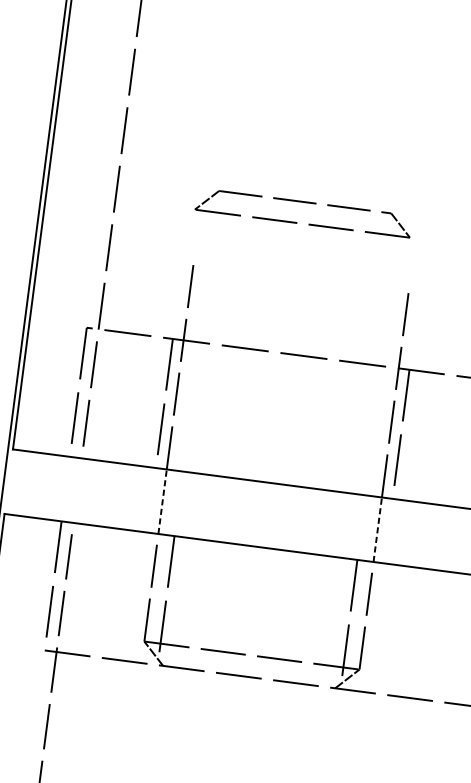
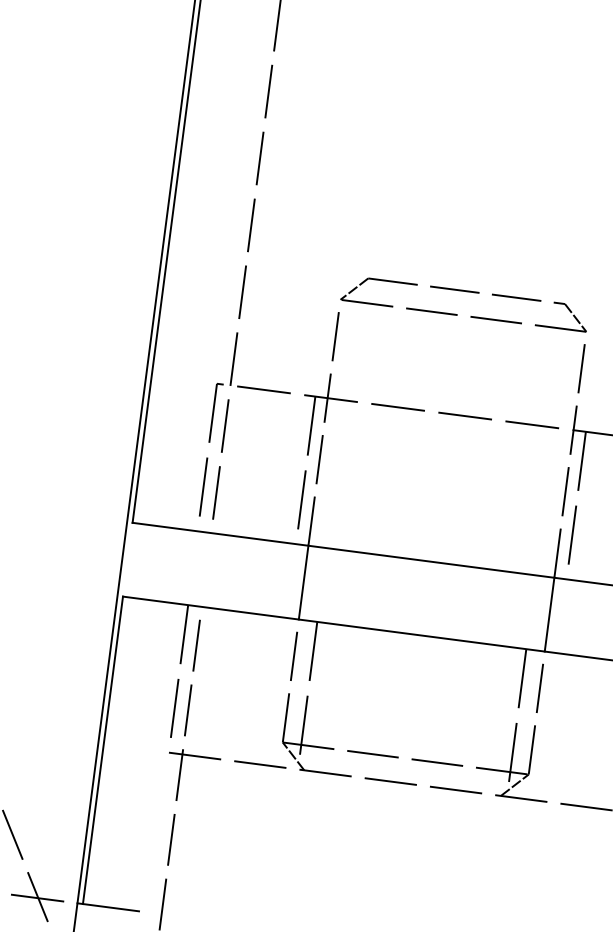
part: (297, 222) -> (457, 314), moved
line: (162, 501) -> (303, 582), dashed -> solid
line: (377, 529) -> (549, 614), dashed -> solid

